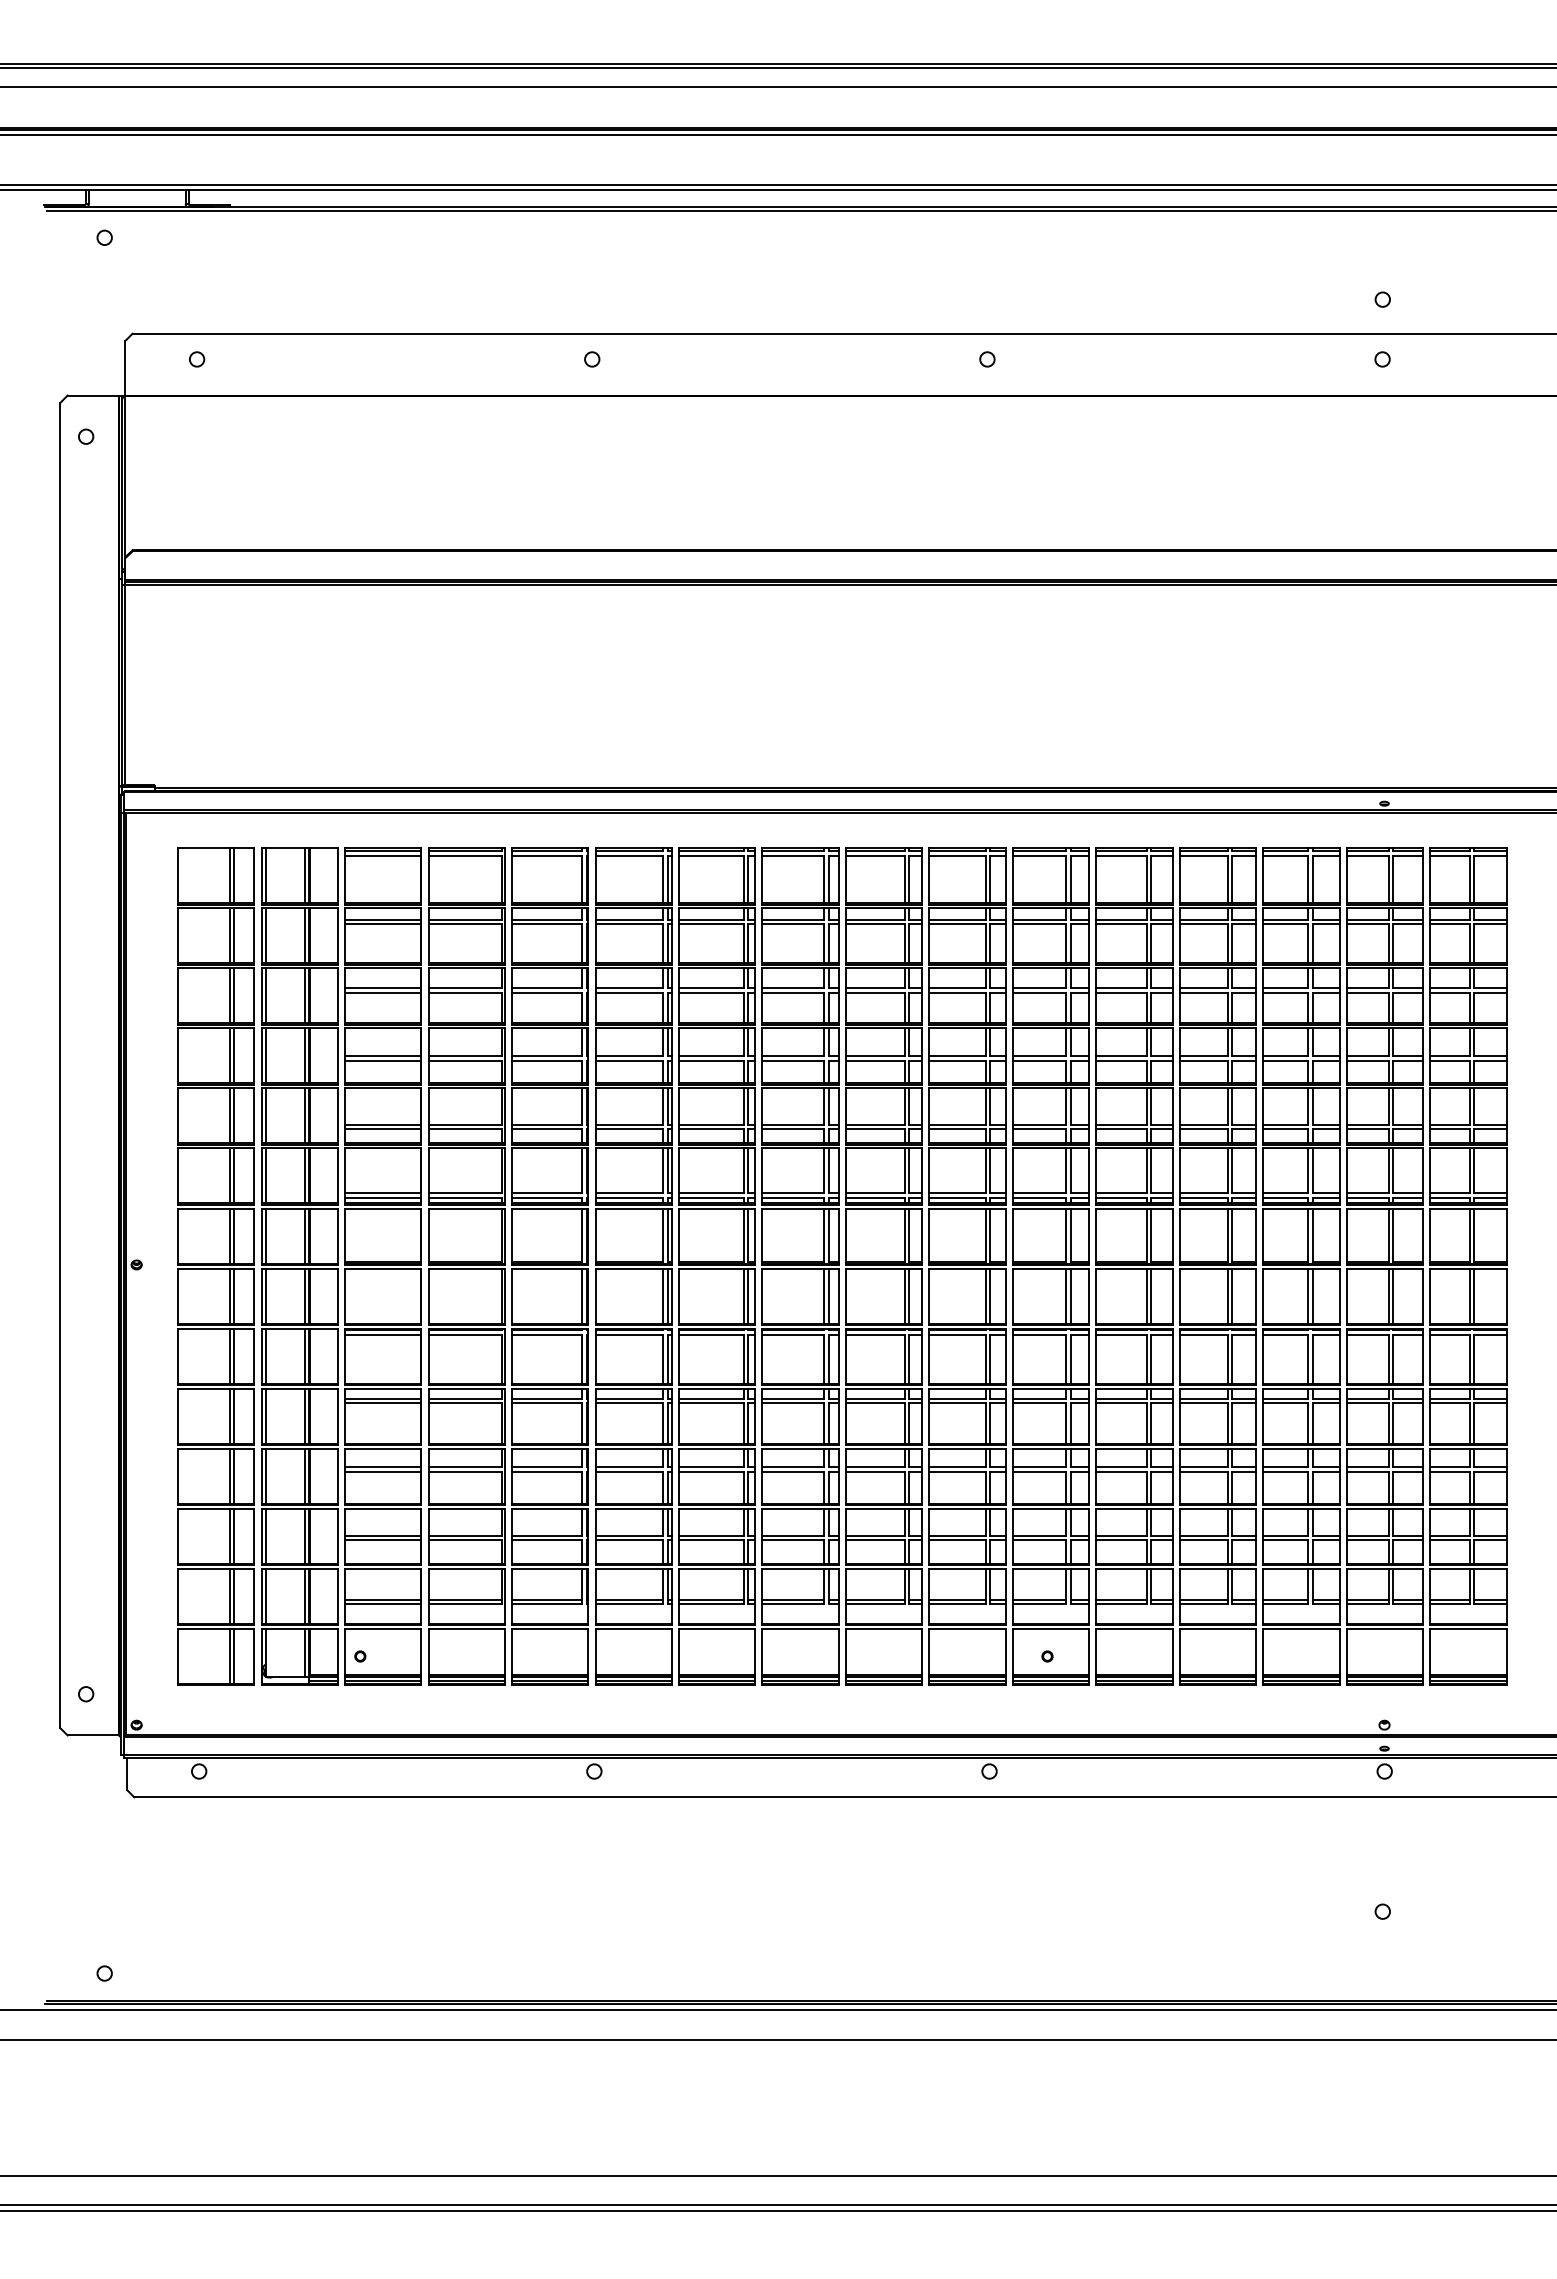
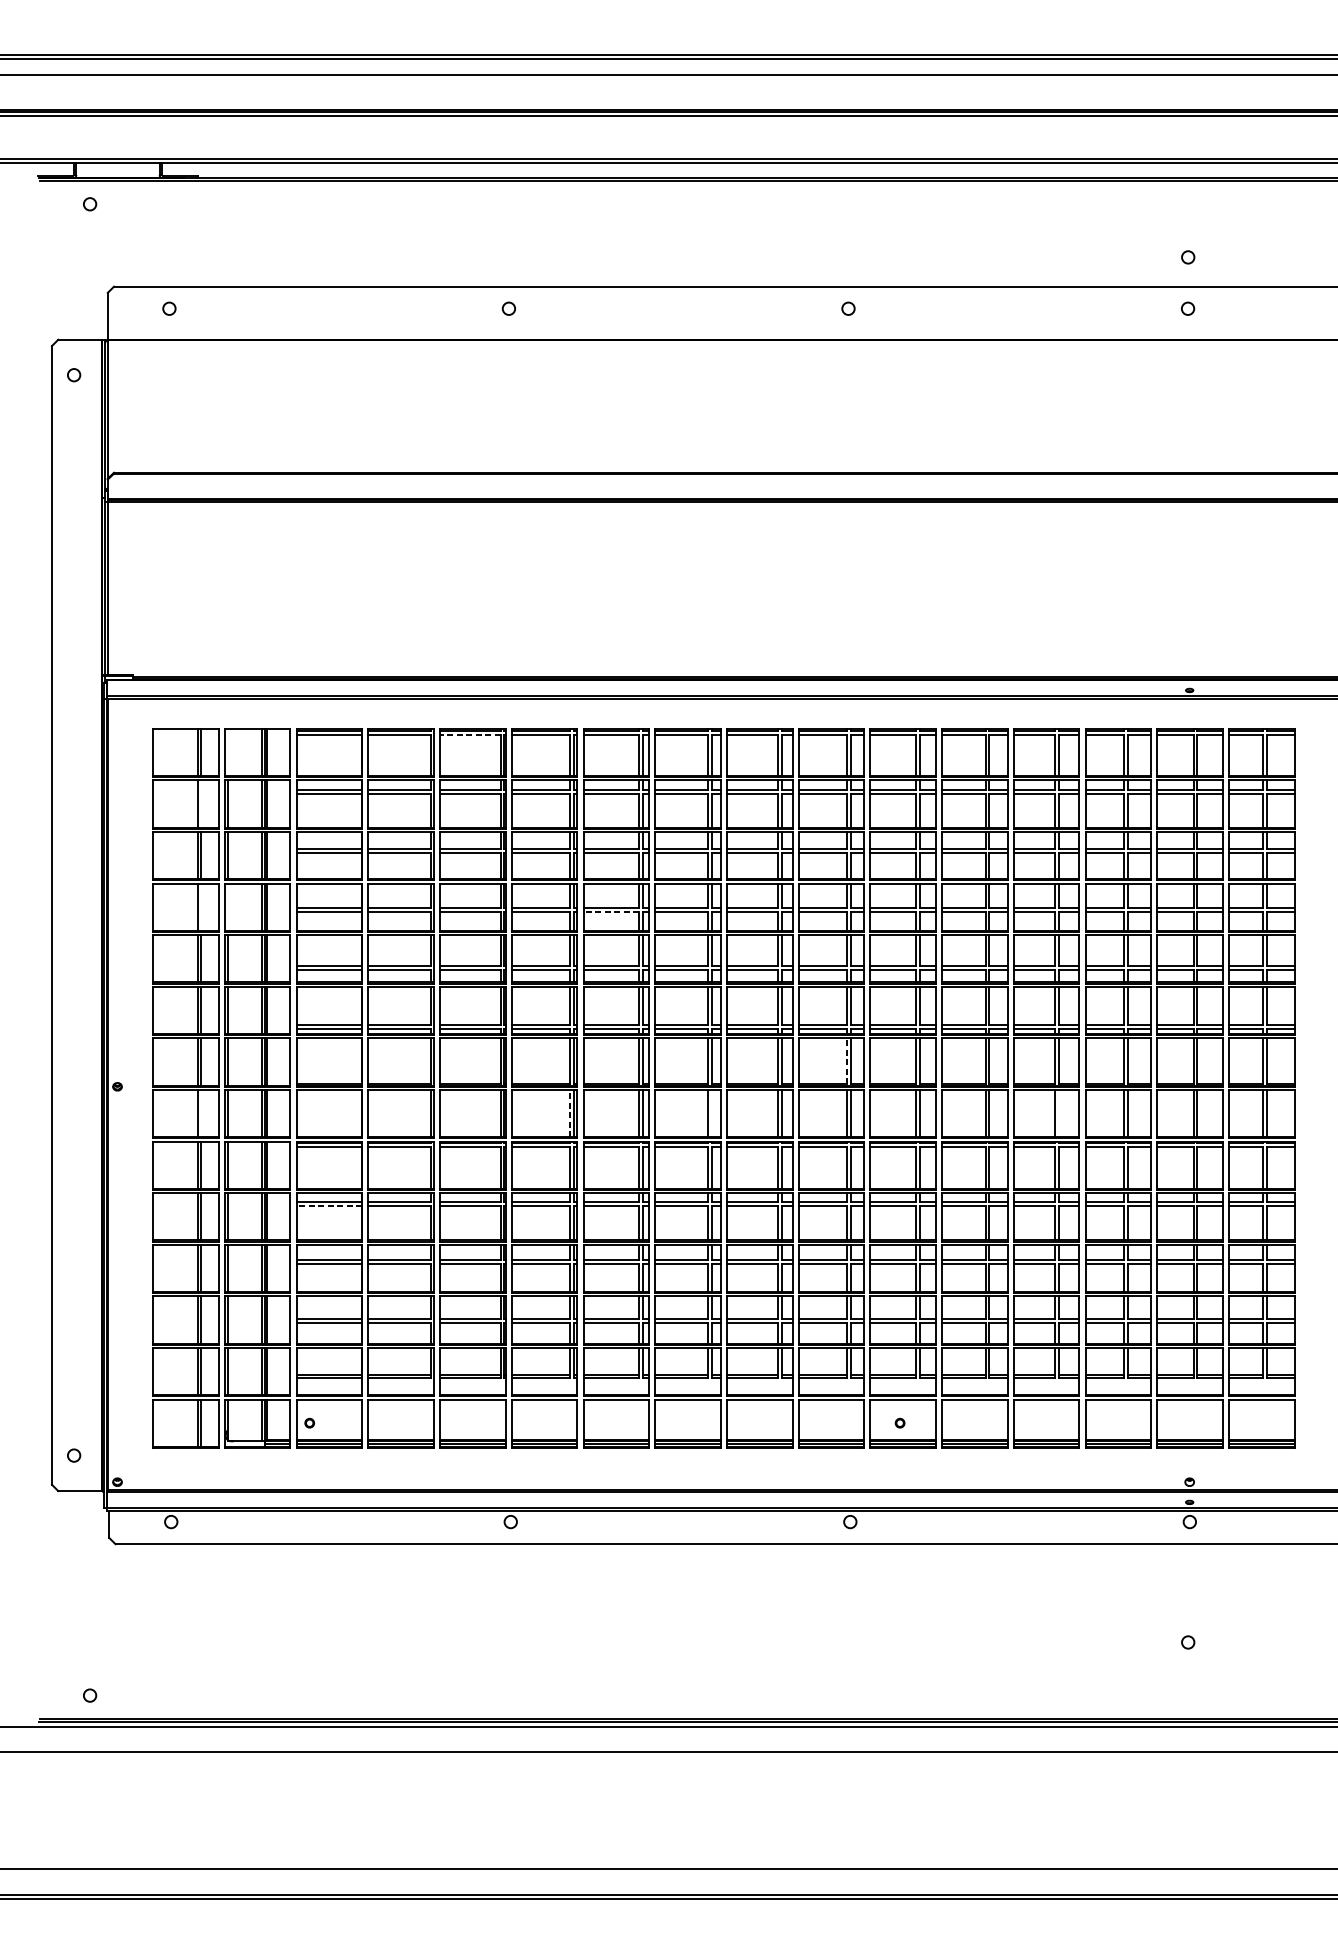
line: (546, 855) -> (469, 734), solid -> dashed
line: (265, 875) -> (228, 752), removed
line: (234, 935) -> (201, 803), removed
line: (234, 1055) -> (201, 906), removed
line: (265, 1055) -> (228, 906), removed
line: (710, 1060) -> (610, 911), solid -> dashed
line: (985, 1235) -> (846, 1061), solid -> dashed
line: (234, 1295) -> (201, 1113), removed
line: (663, 1295) -> (570, 1113), solid -> dashed
line: (828, 1295) -> (711, 1113), removed
line: (1232, 1295) -> (1059, 1113), removed
line: (382, 1403) -> (328, 1205), solid -> dashed

